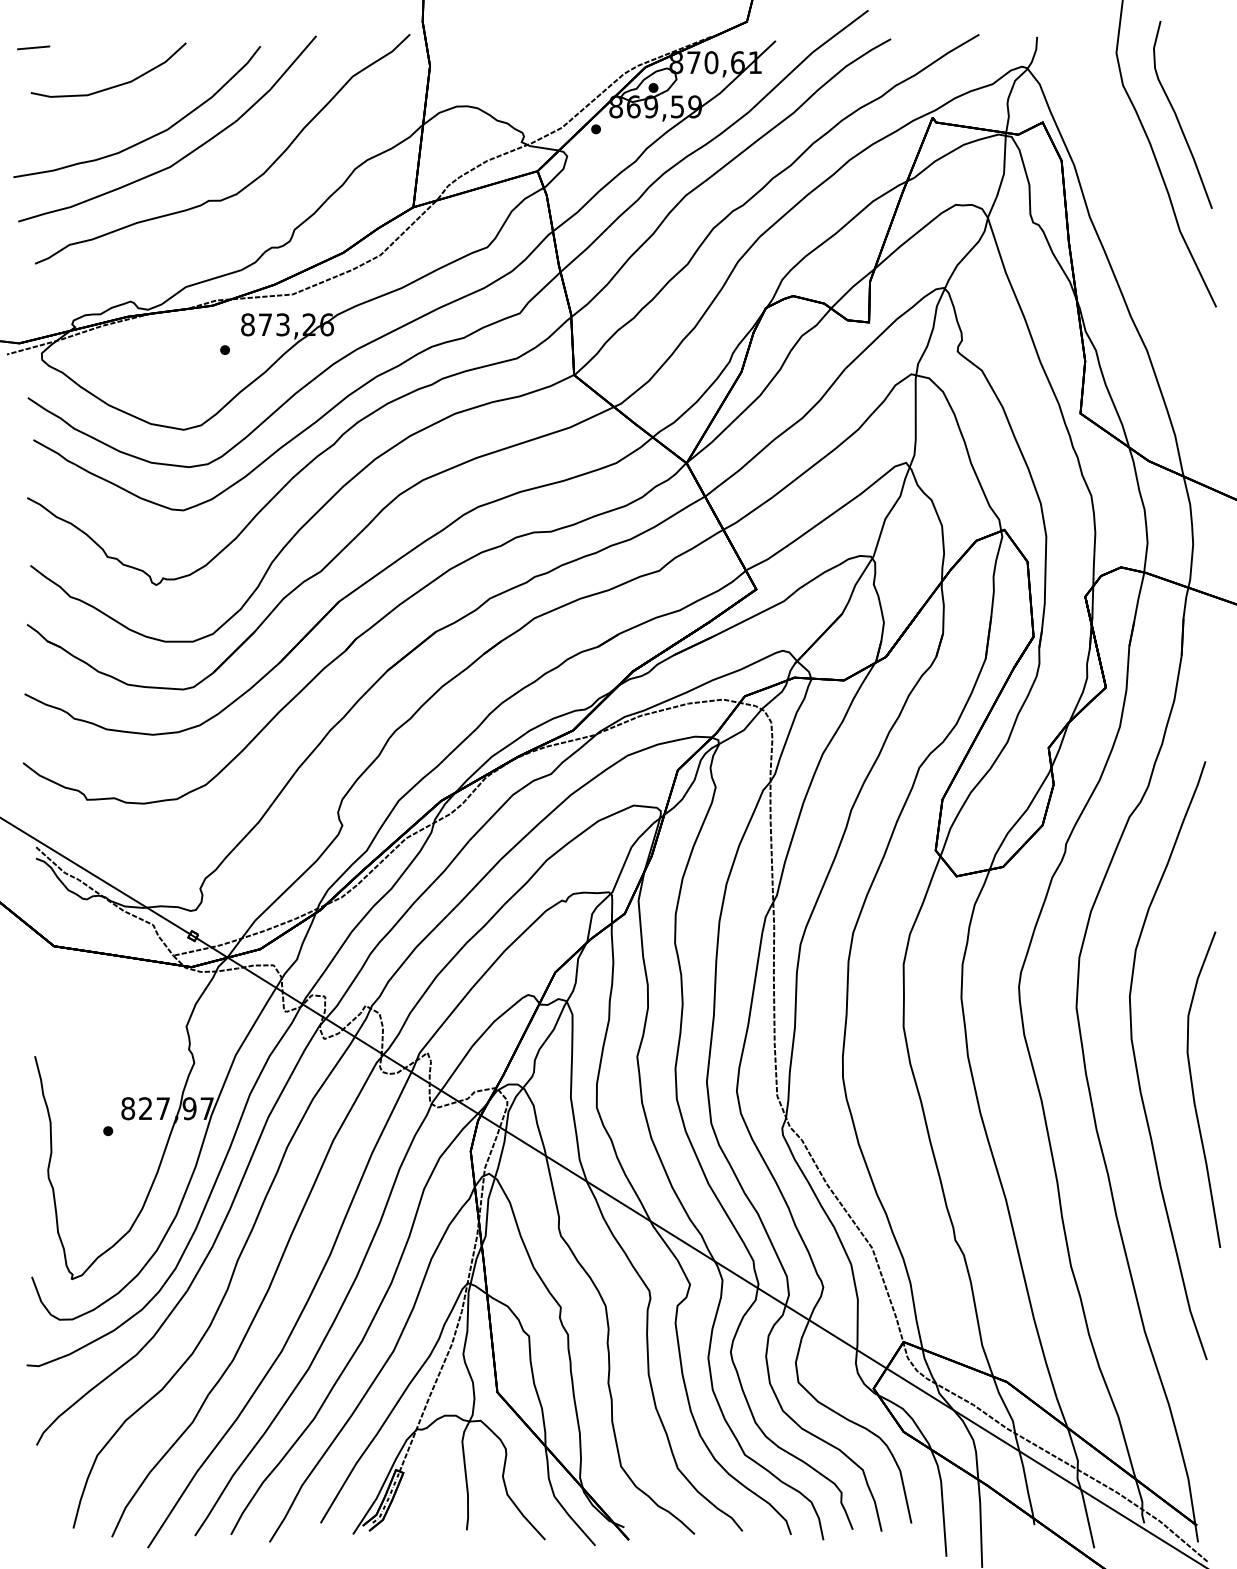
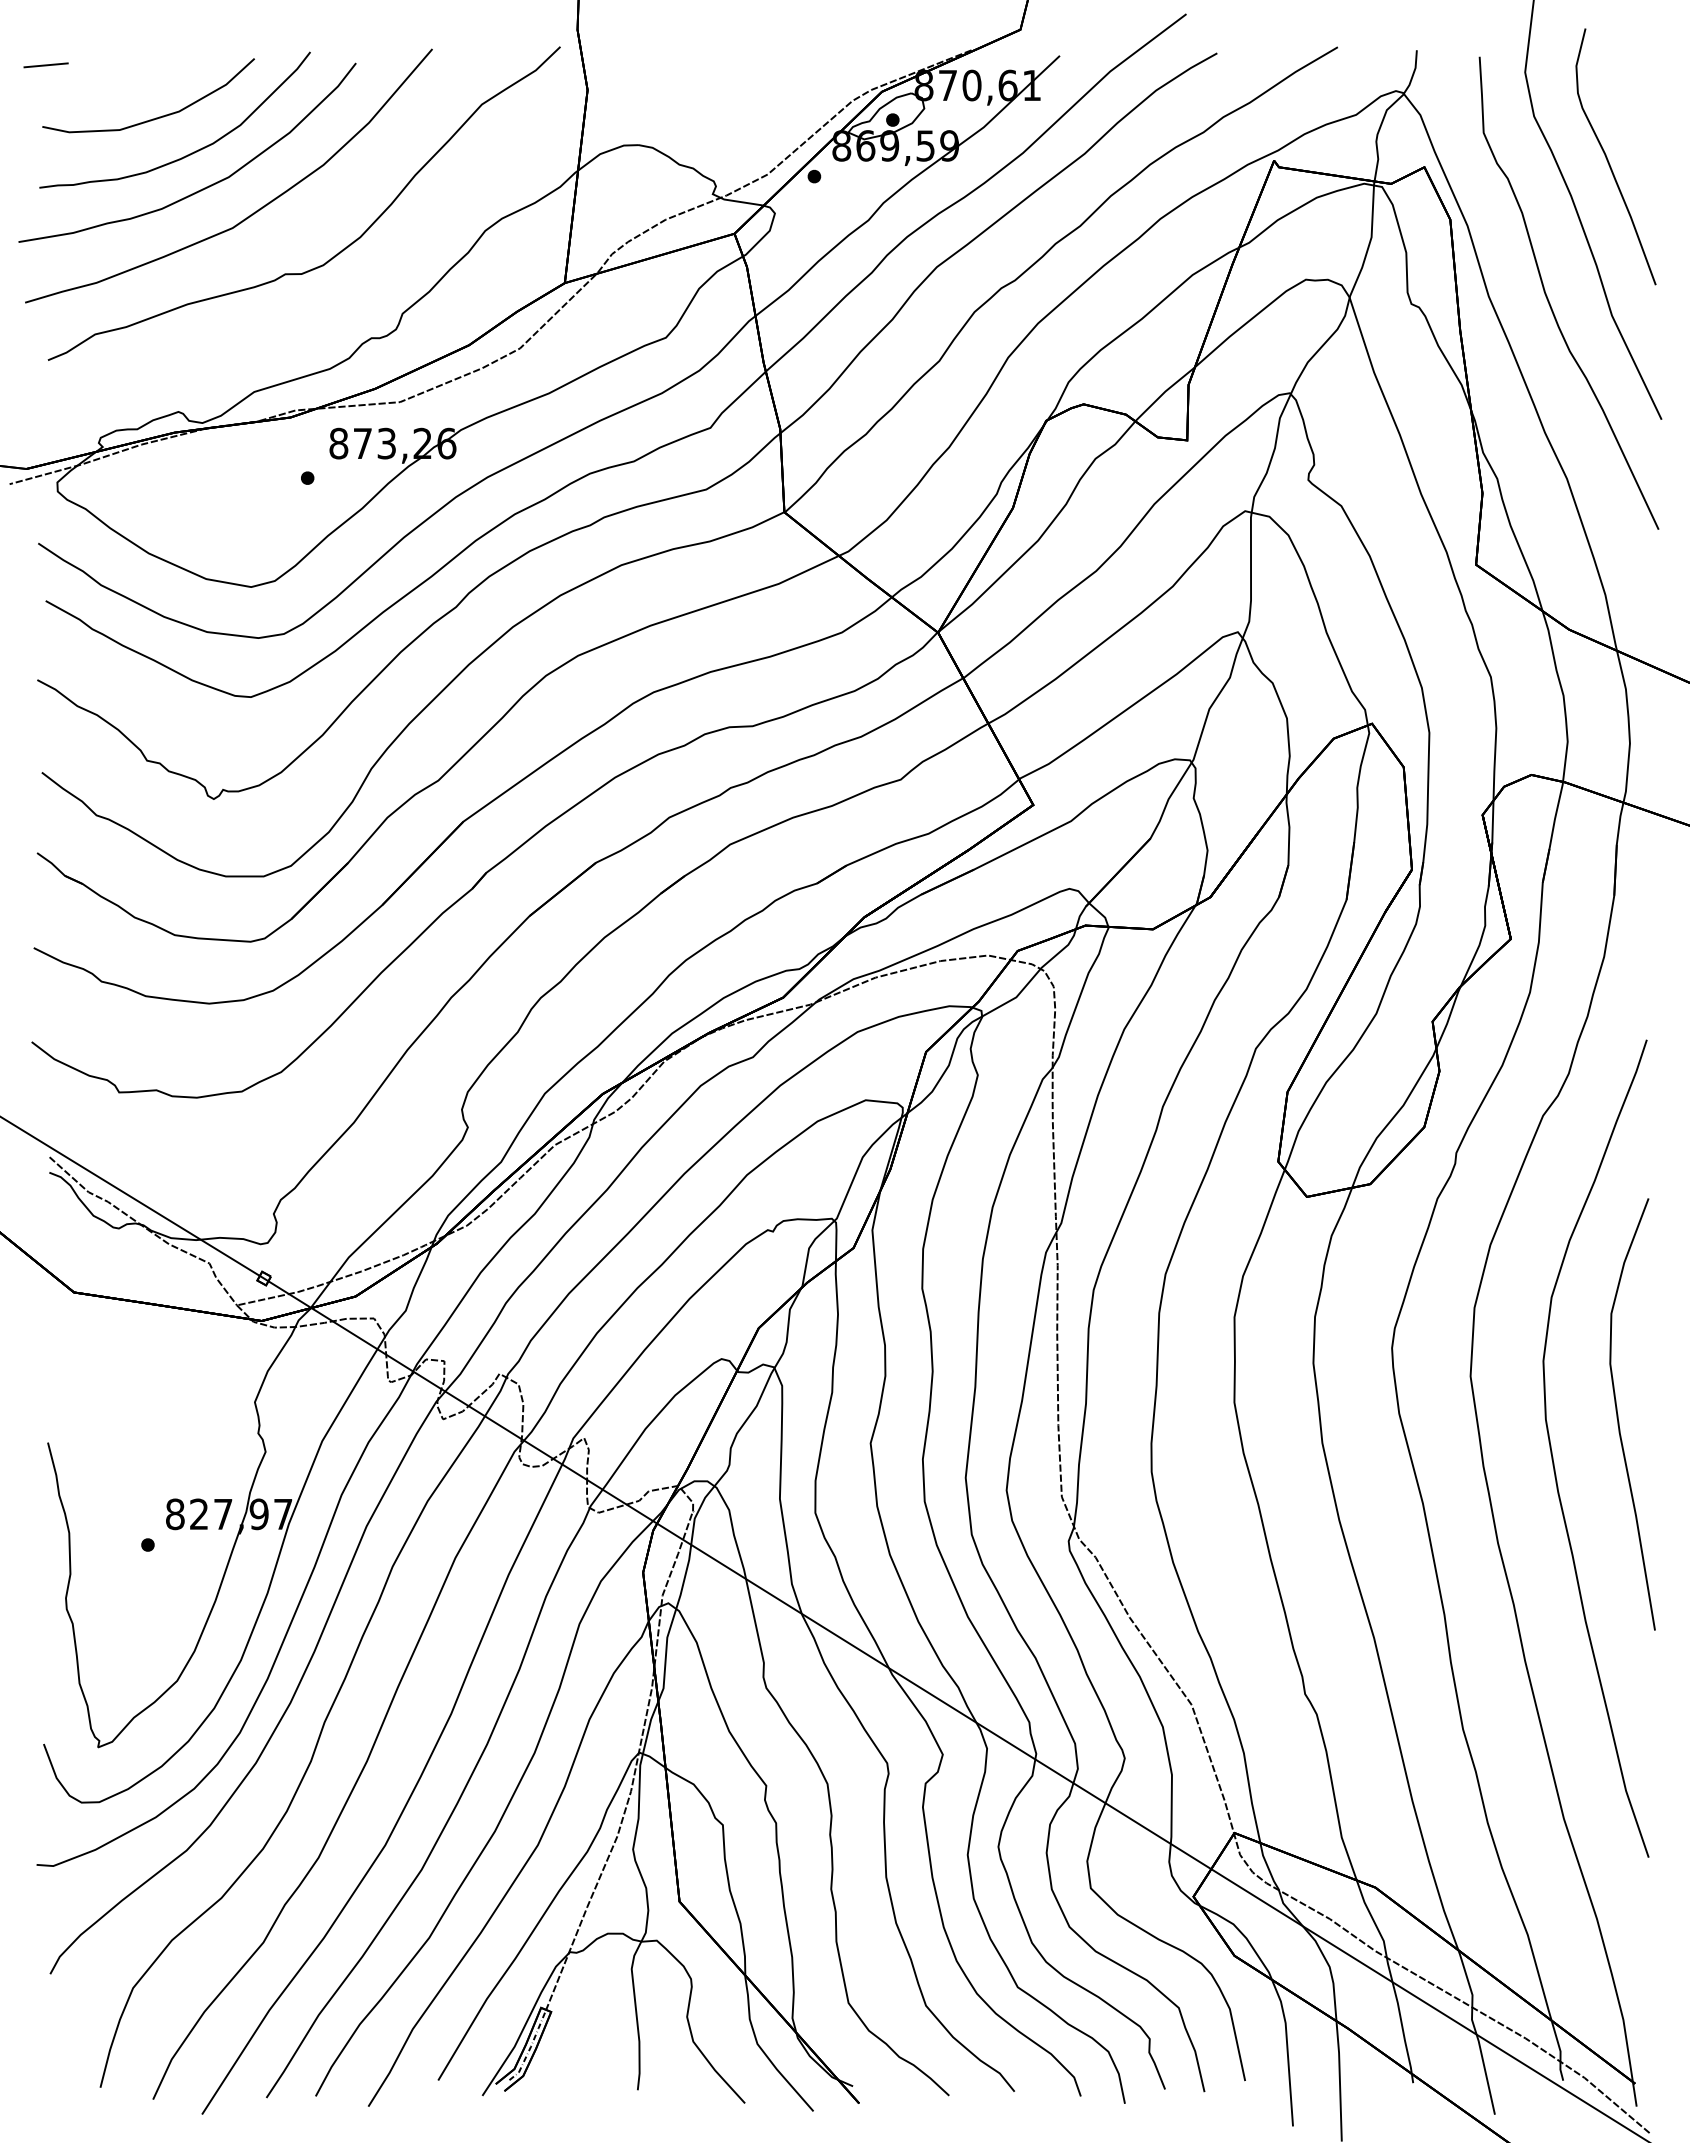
curve: (140, 111) -> (191, 152), added
curve: (1134, 220) -> (1549, 300), added
curve: (1193, 1089) -> (1618, 1414), moved

